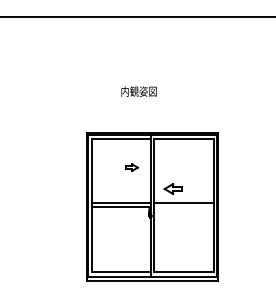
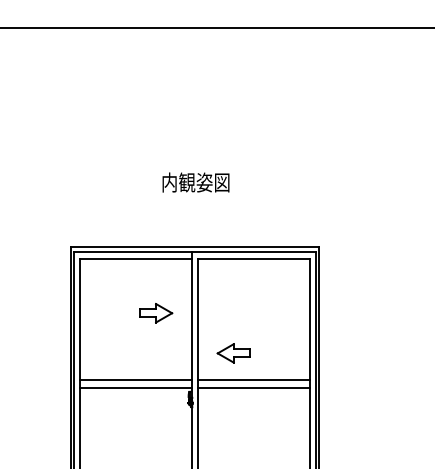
text: (138, 91) -> (194, 182), moved
part: (131, 167) -> (155, 312), size x1.43
line: (183, 207) -> (253, 388), added

